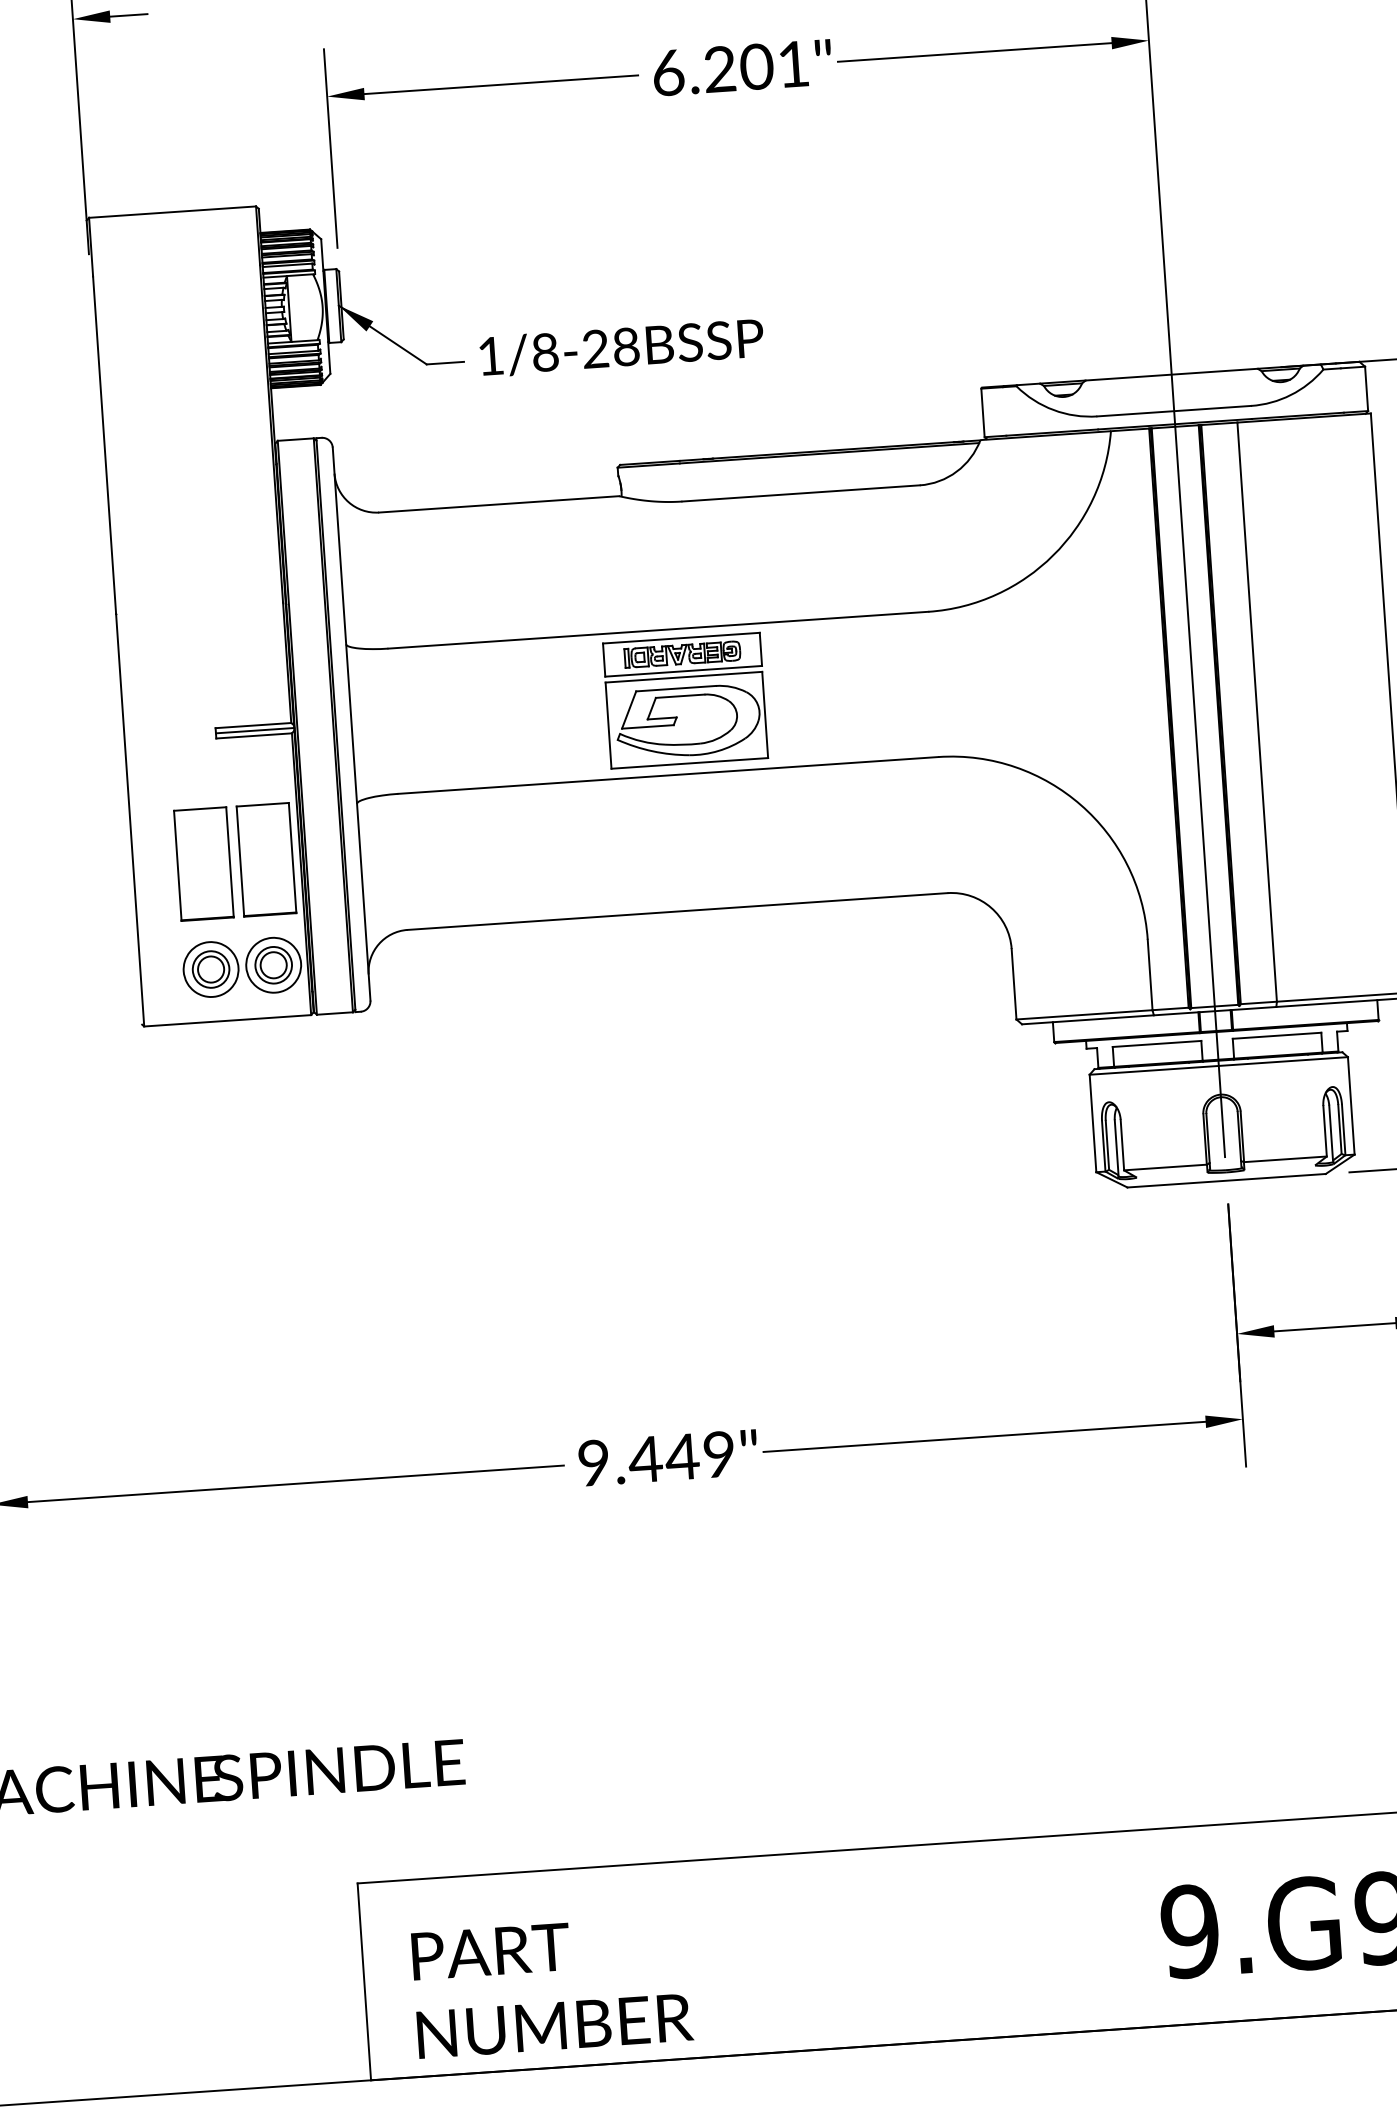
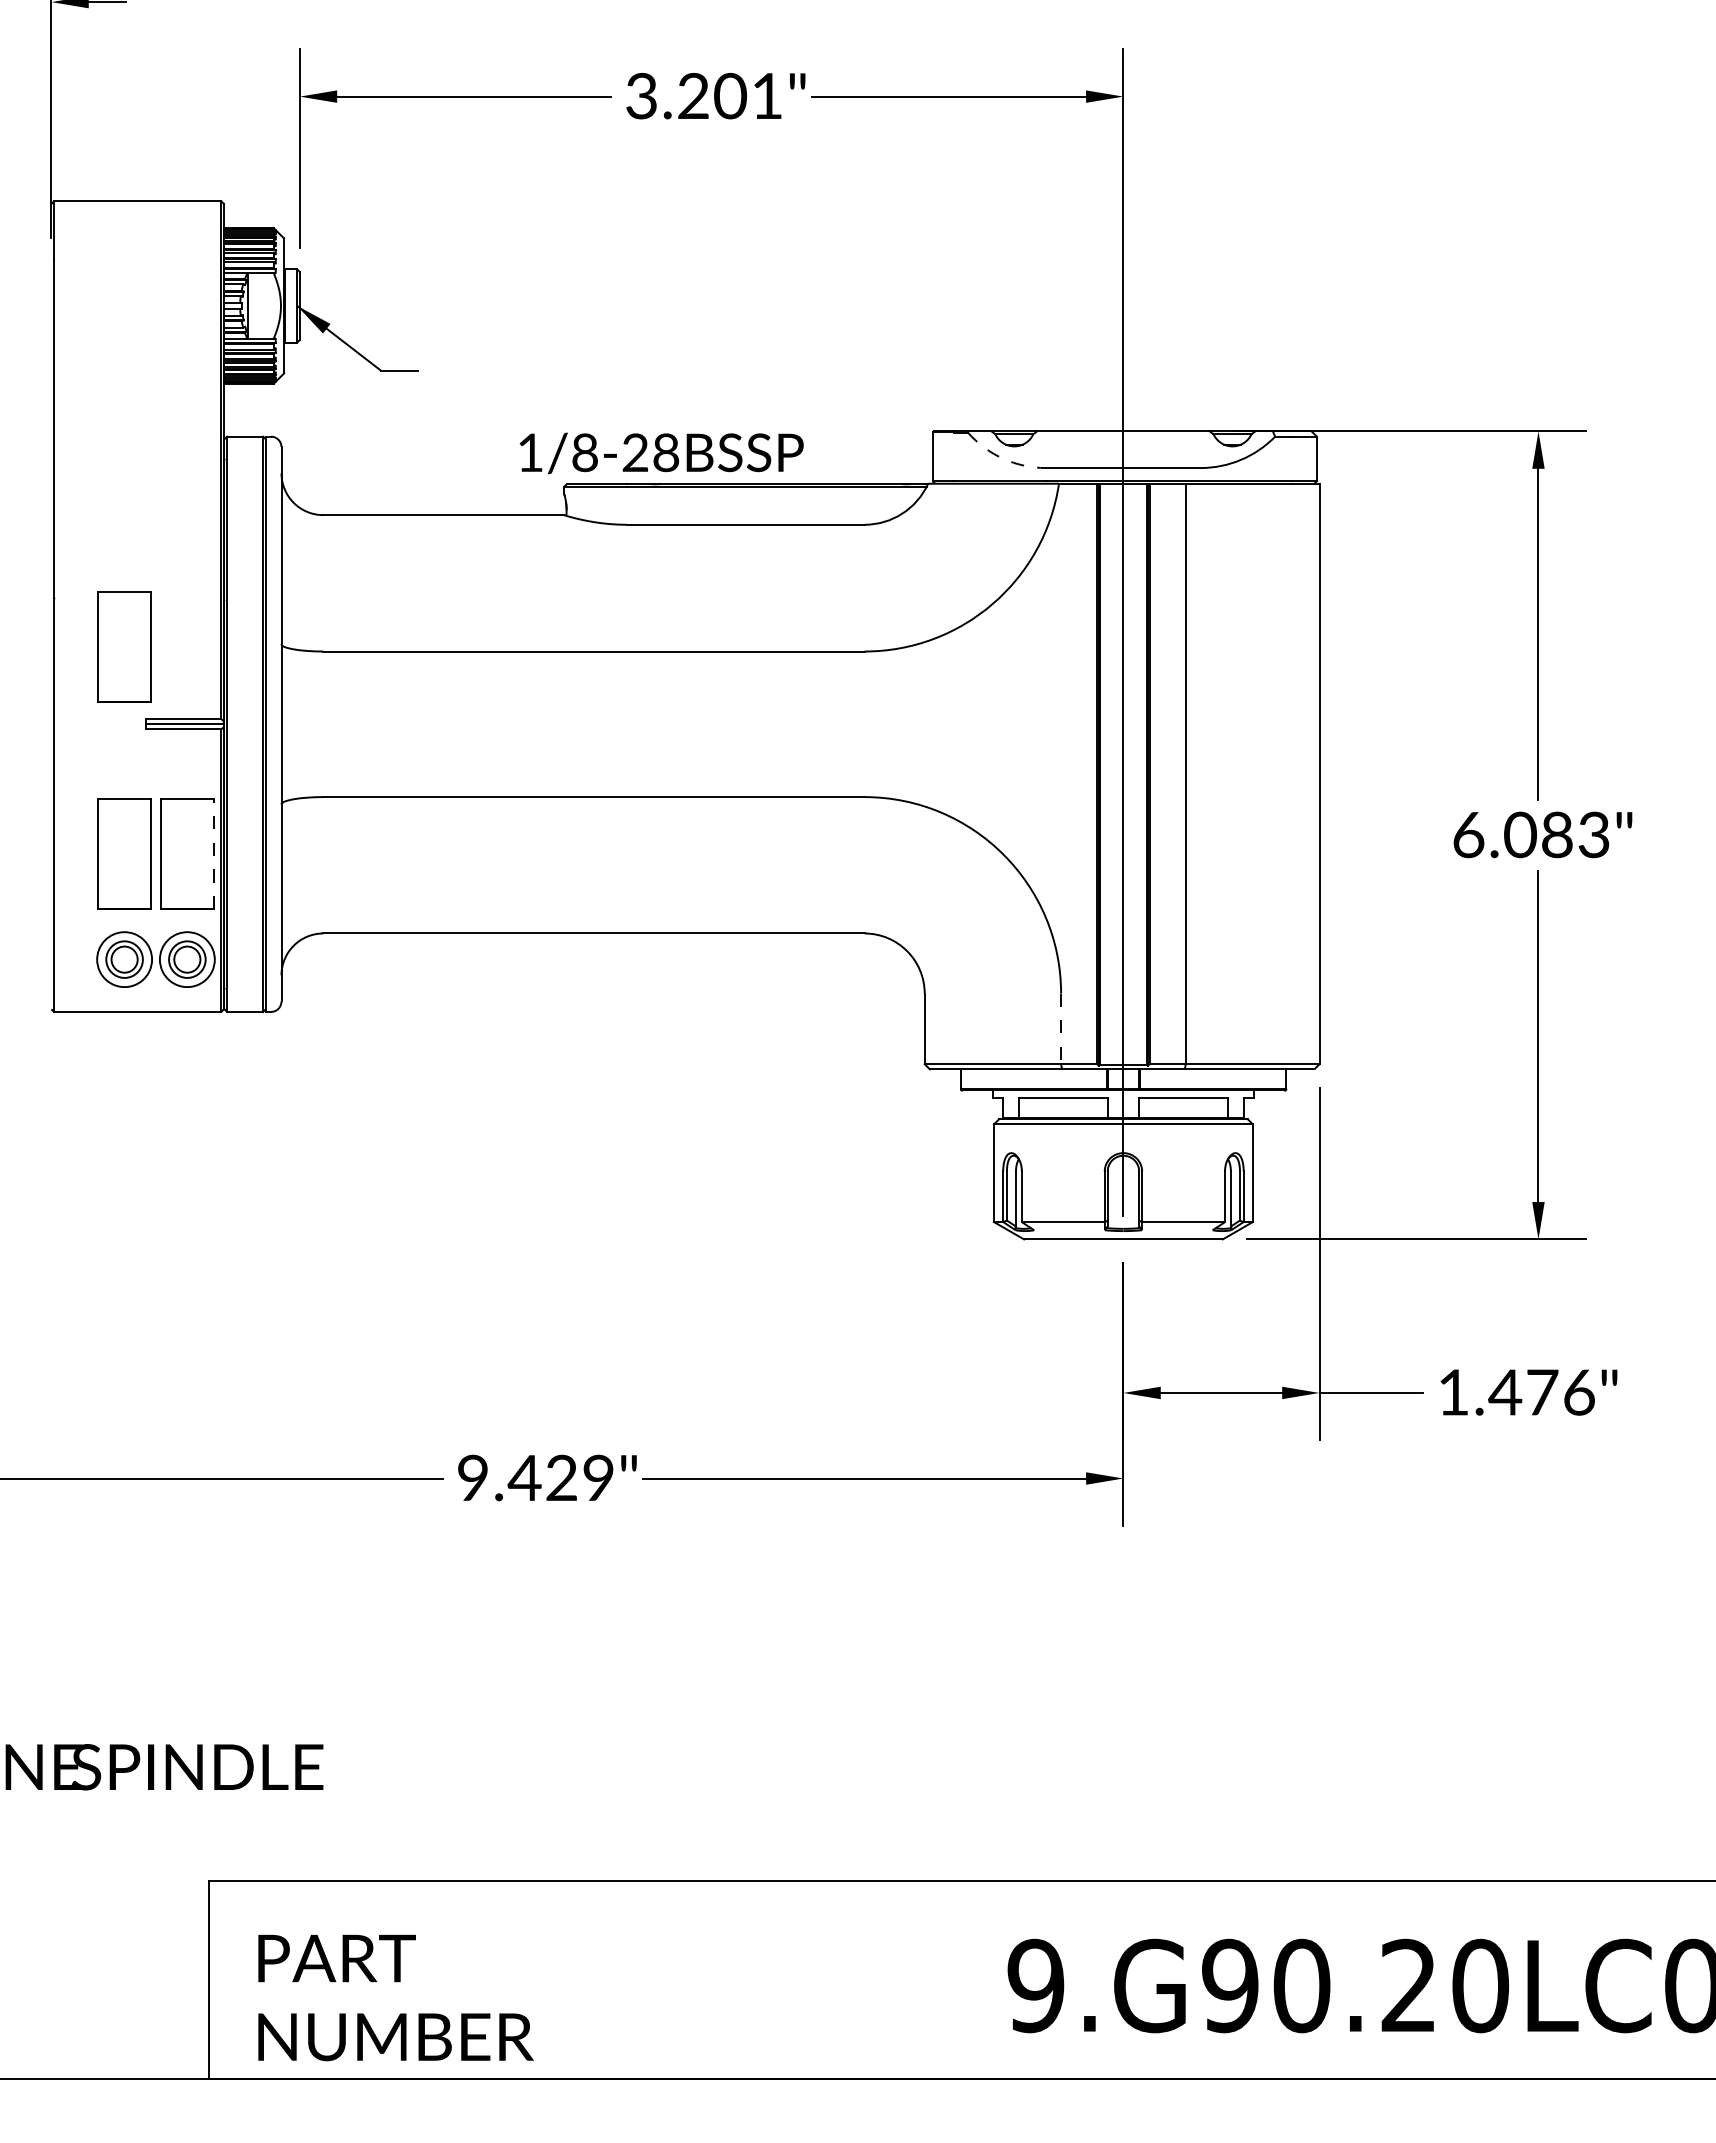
text: (668, 72) -> (641, 95), 6.201" -> 3.201"
text: (621, 348) -> (661, 453), moved
arc: (1053, 409) -> (1003, 458), solid -> dashed
part: (189, 657) -> (124, 646), added
part: (685, 700) -> (616, 723), removed
line: (292, 857) -> (213, 853), solid -> dashed
line: (1150, 975) -> (1061, 1029), solid -> dashed
text: (682, 1456) -> (561, 1477), 9.449" -> 9.429"

